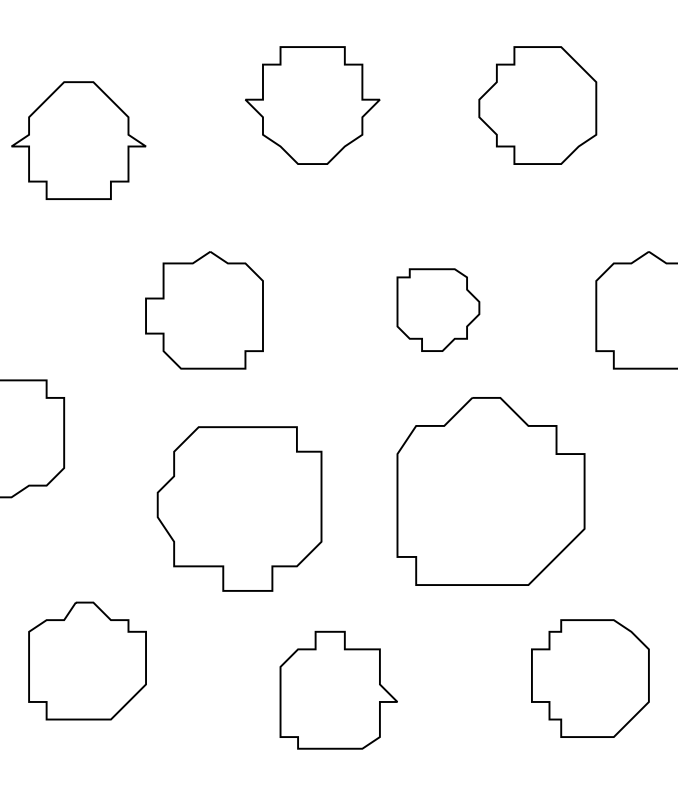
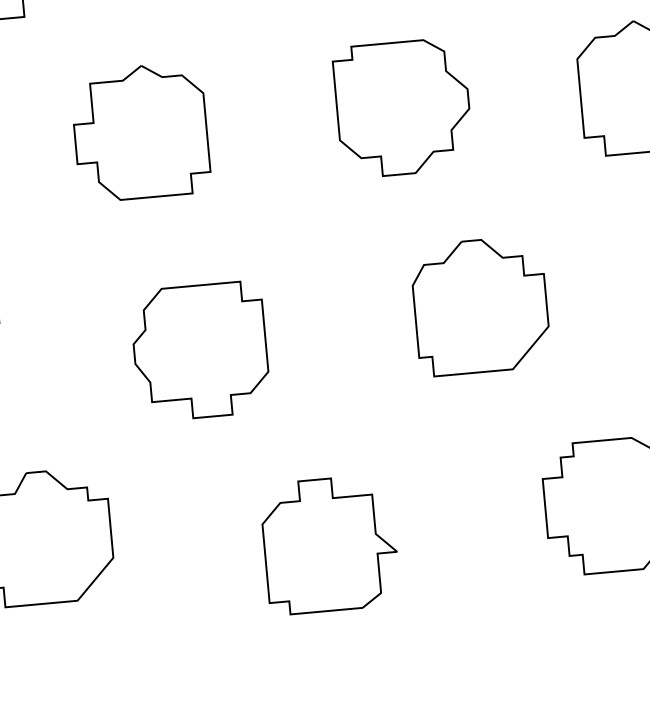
part: (438, 309) -> (403, 107), size x1.43
part: (490, 491) -> (480, 306), size x0.62
part: (239, 508) -> (200, 350), size x0.71

